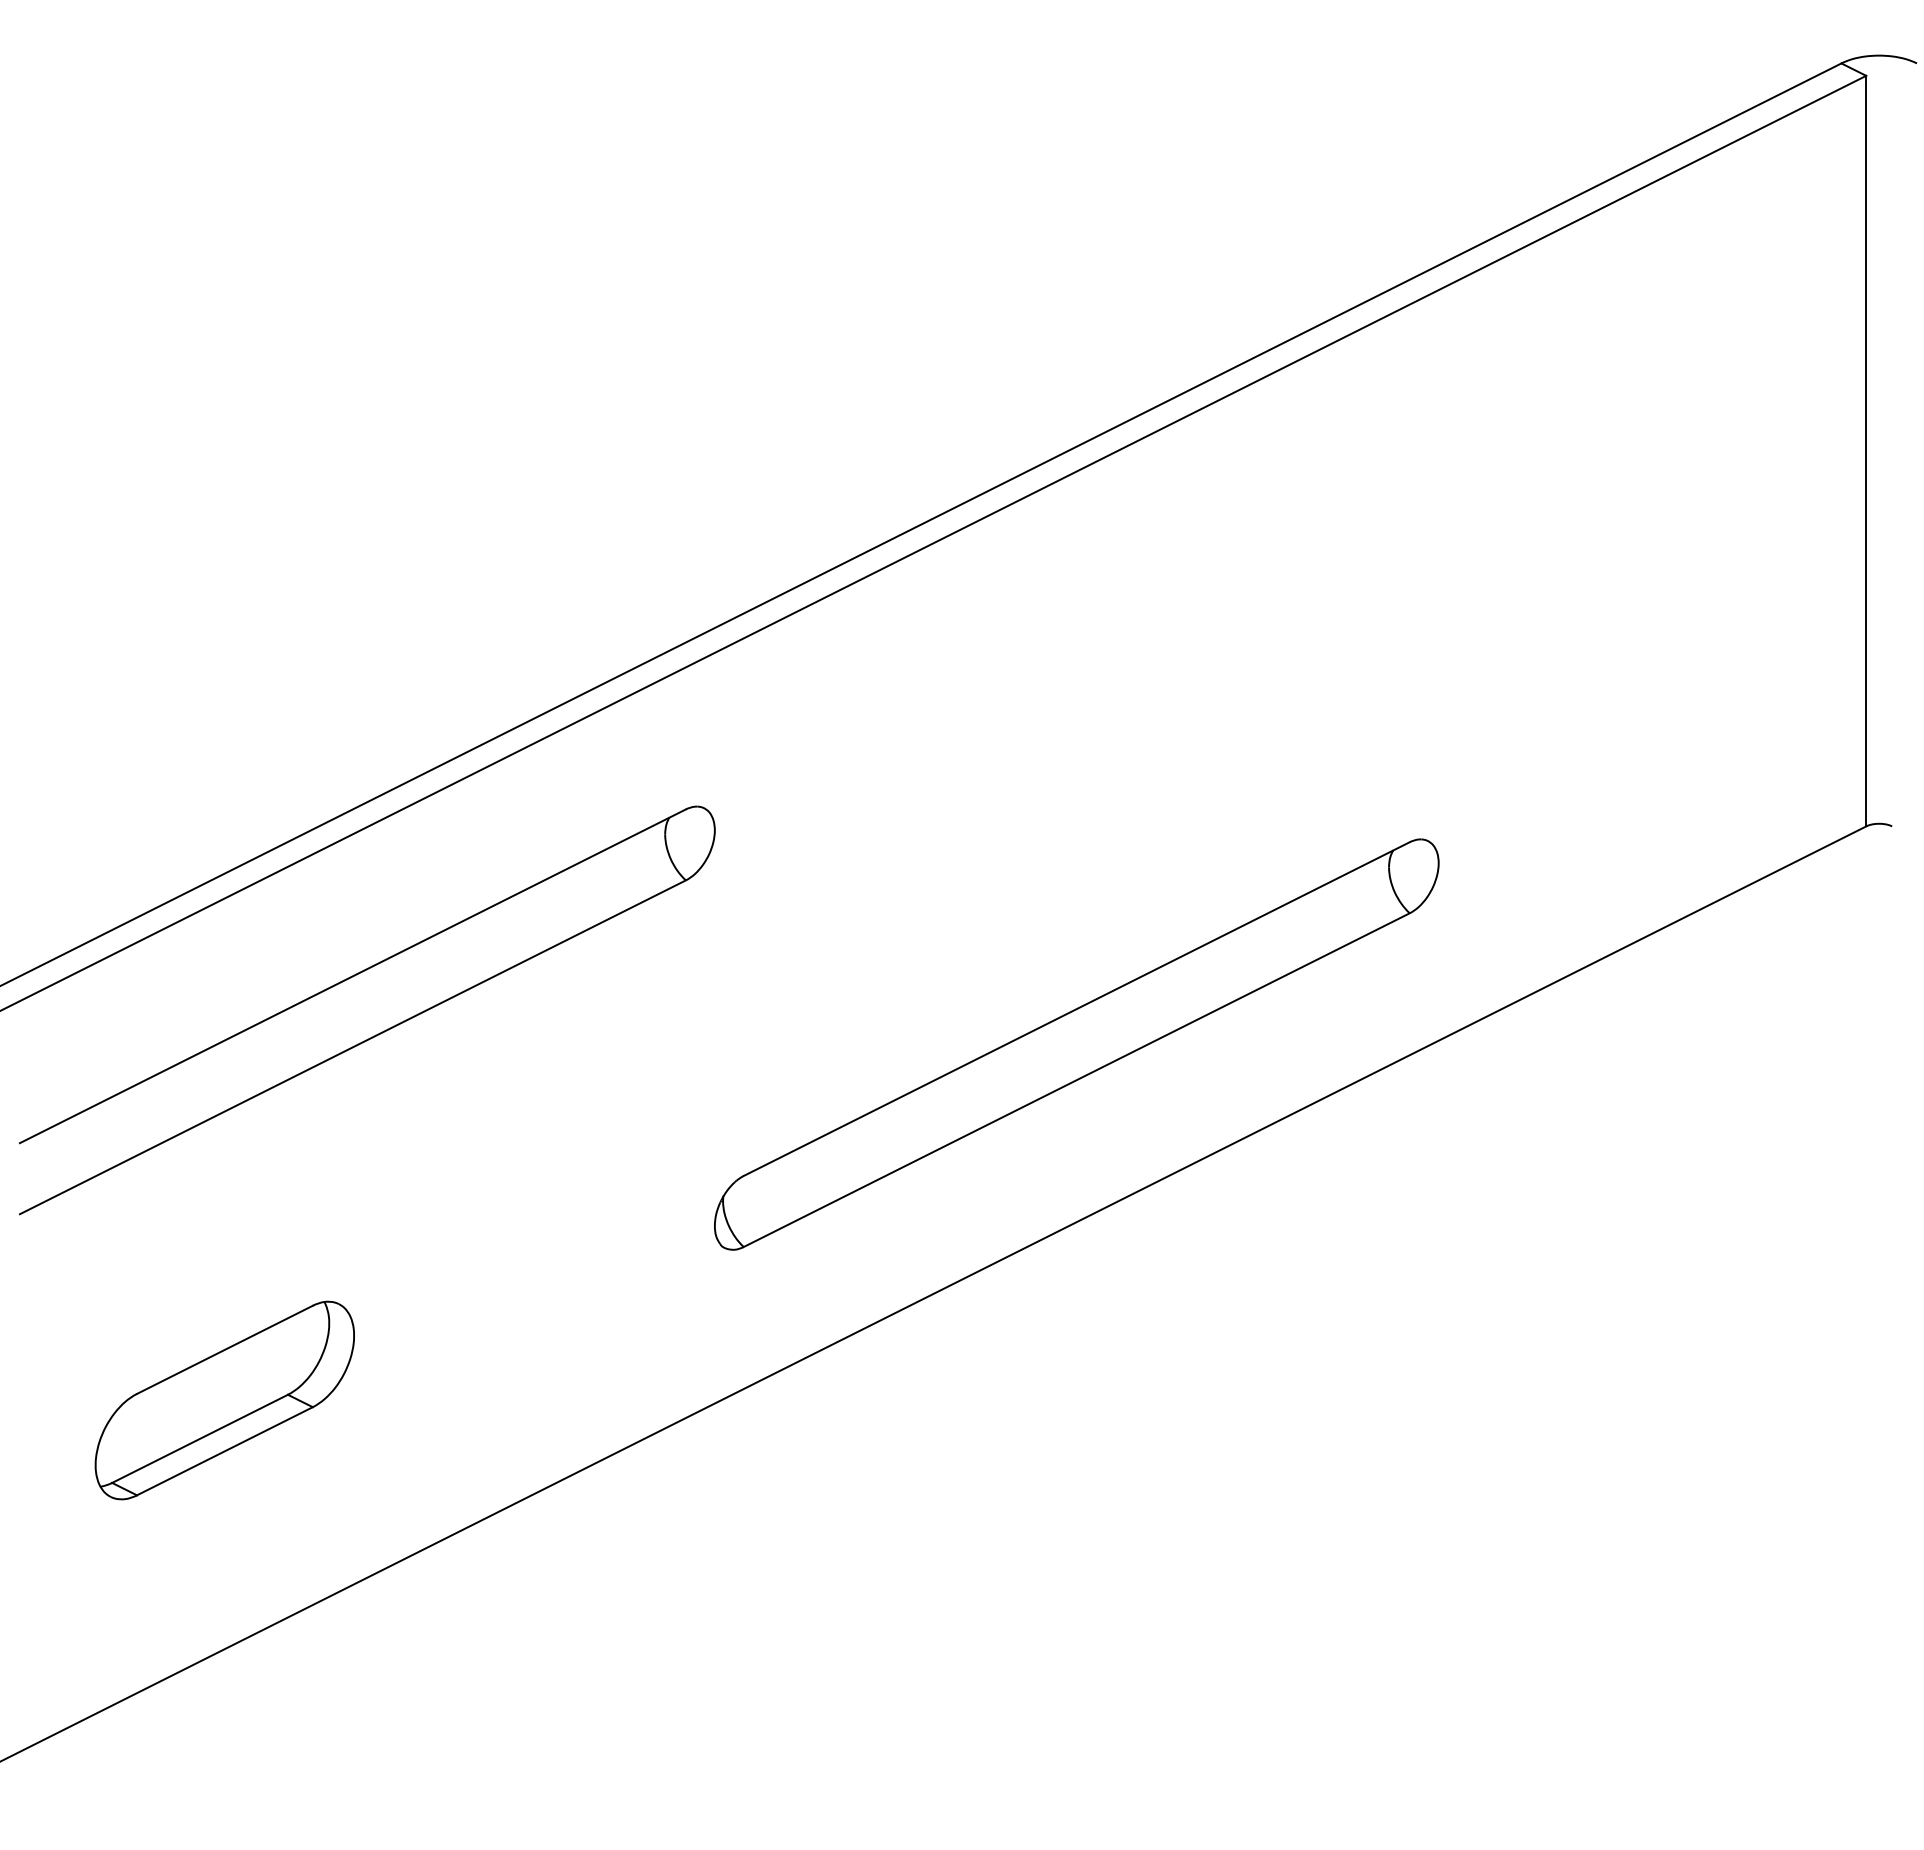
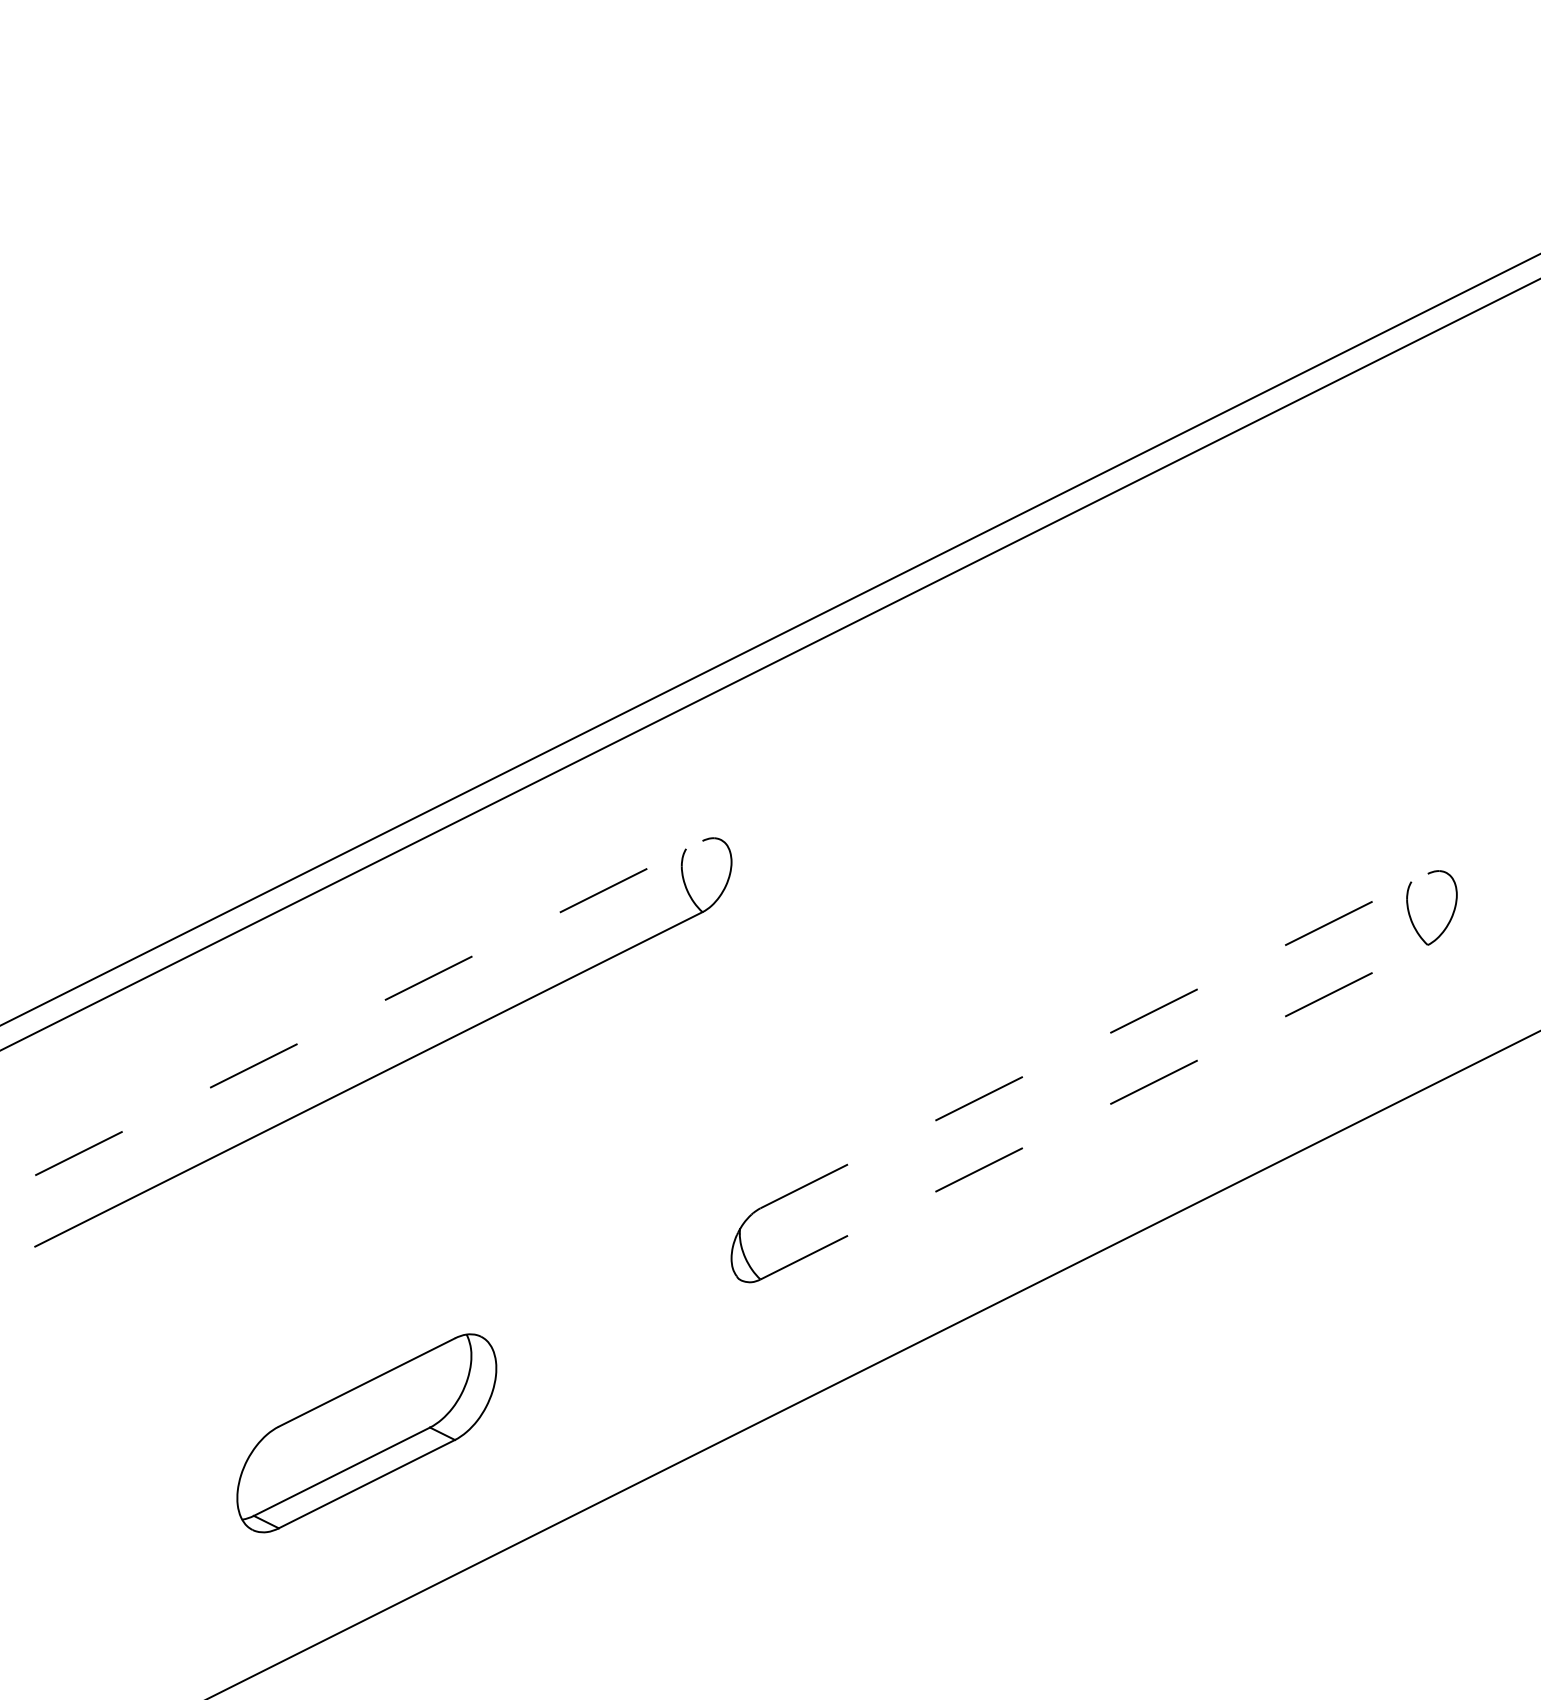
line: (353, 976) -> (369, 1008), solid -> dashed
line: (1077, 1008) -> (1094, 1040), solid -> dashed
line: (1077, 1079) -> (1094, 1111), solid -> dashed
part: (224, 1400) -> (366, 1433), moved

